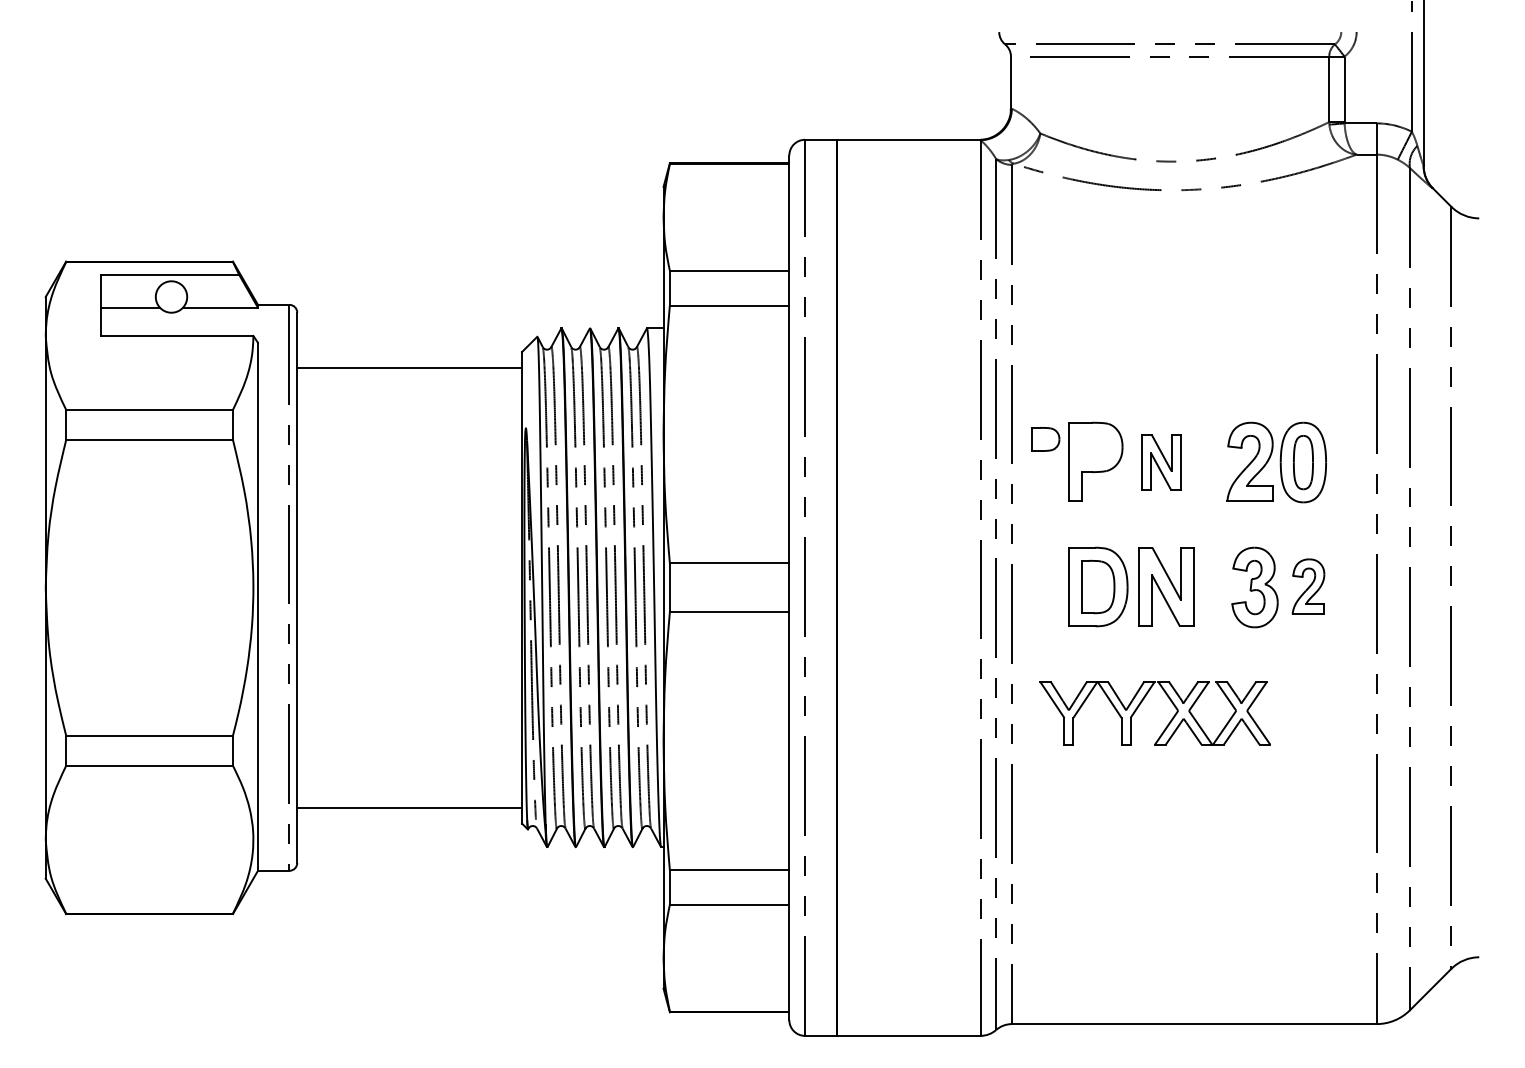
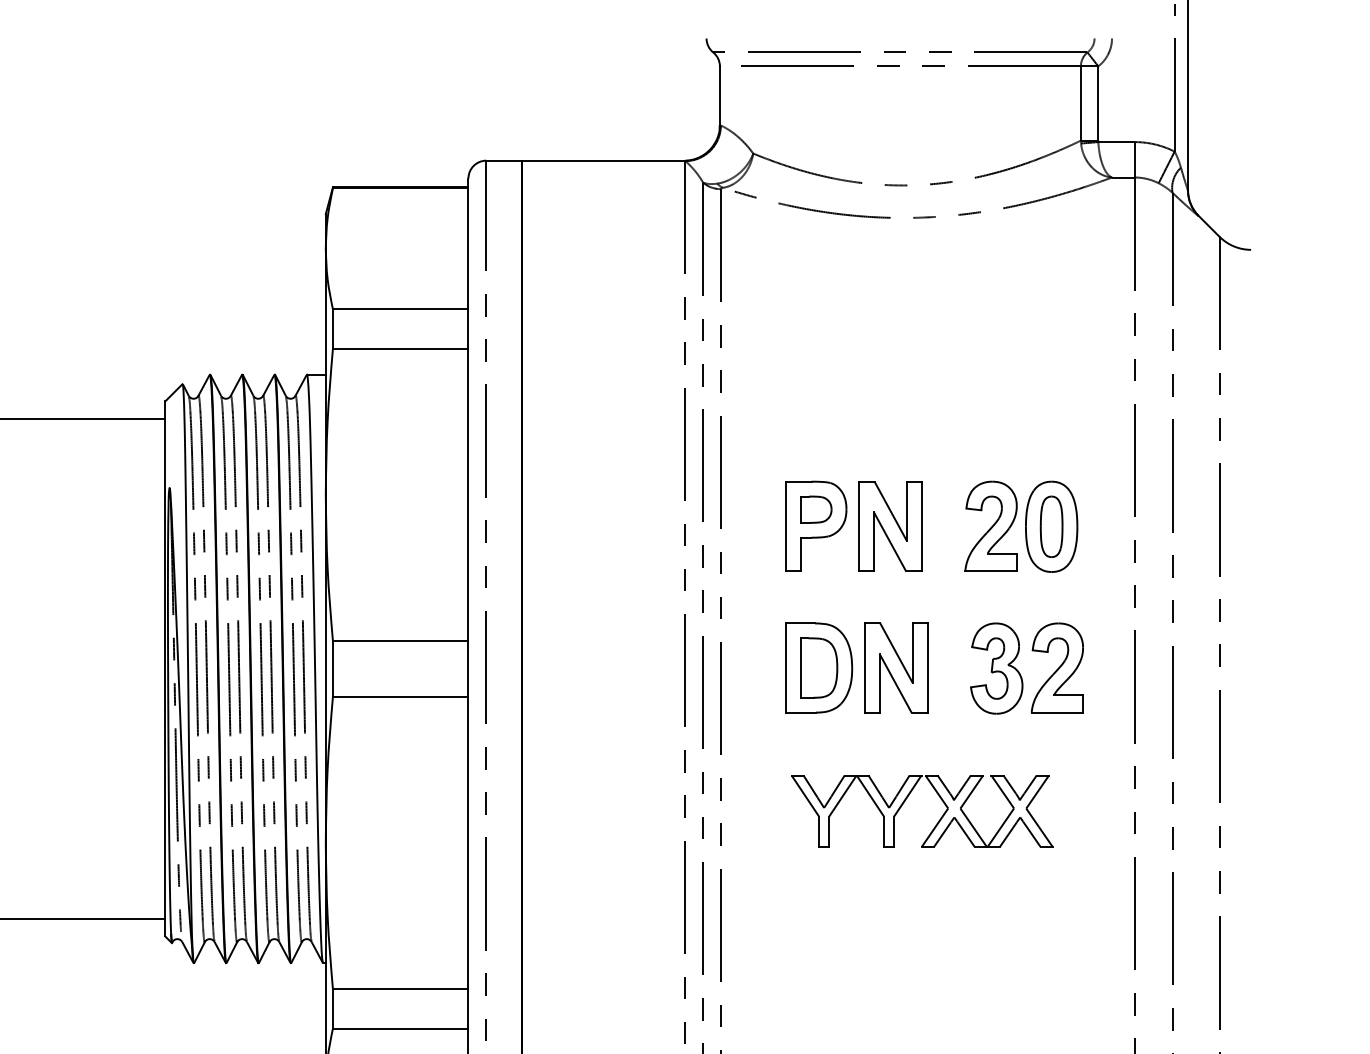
part: (1045, 439) -> (815, 509), moved
part: (1161, 461) -> (890, 525), size x1.43
part: (1308, 586) -> (1057, 667), size x1.43
part: (1140, 705) -> (905, 802), moved

